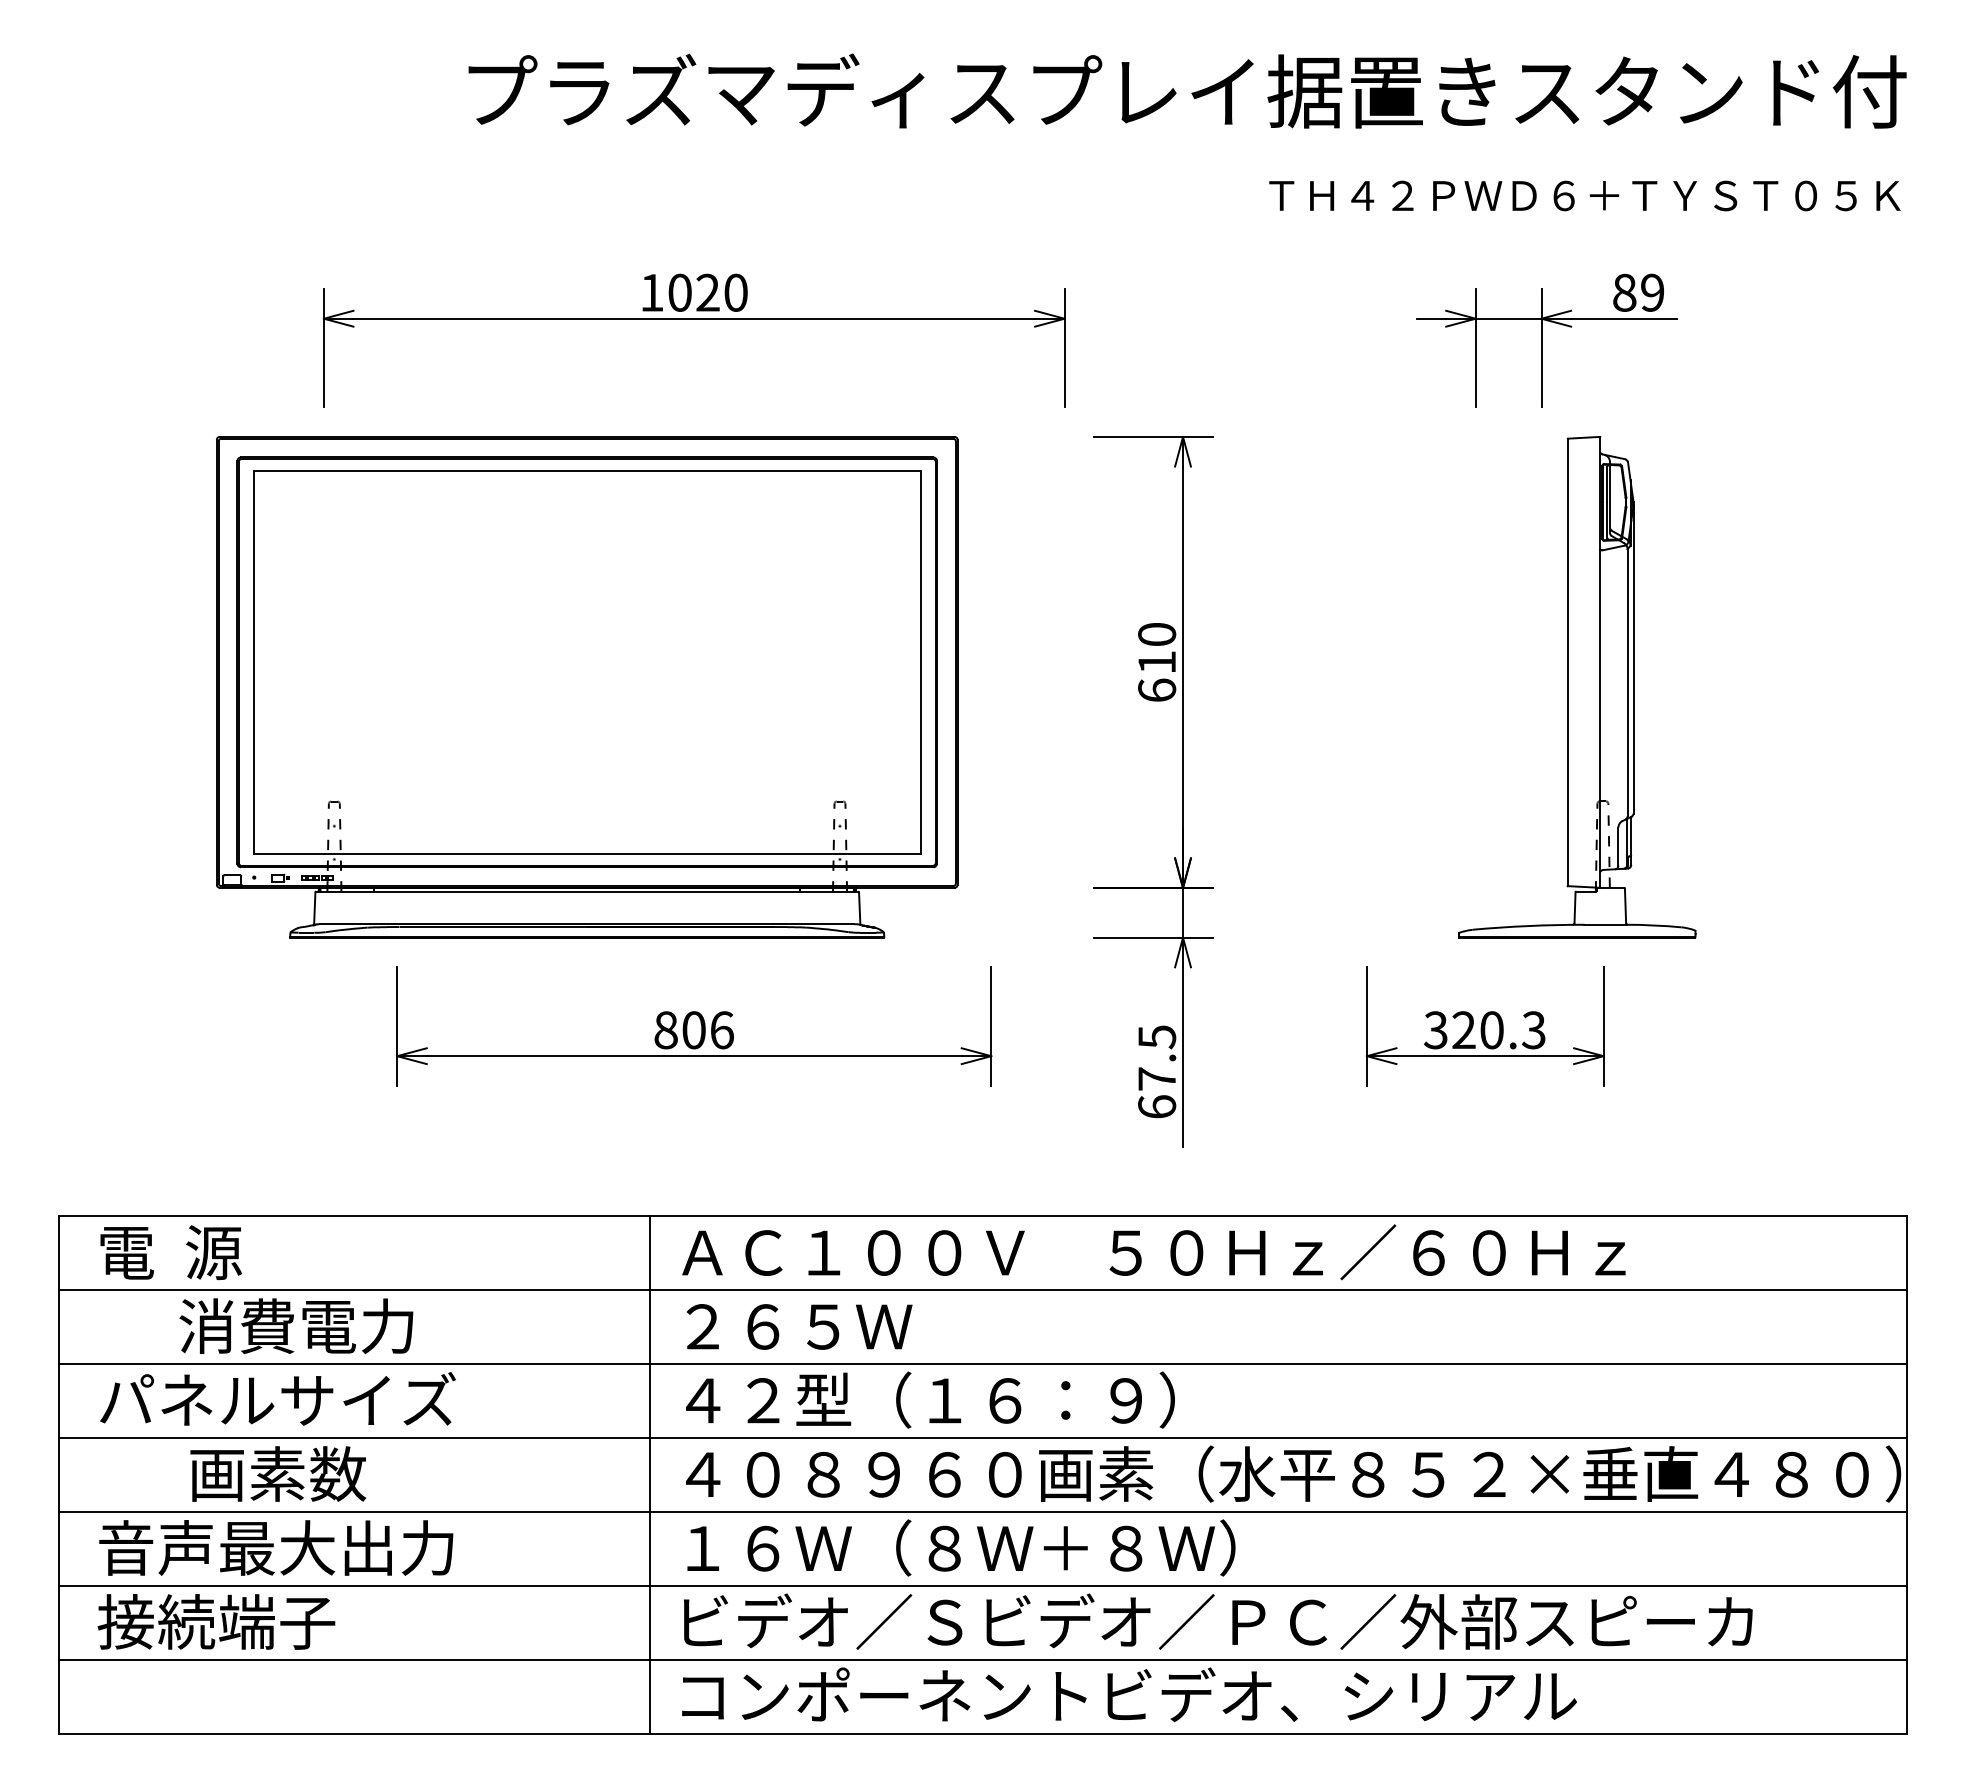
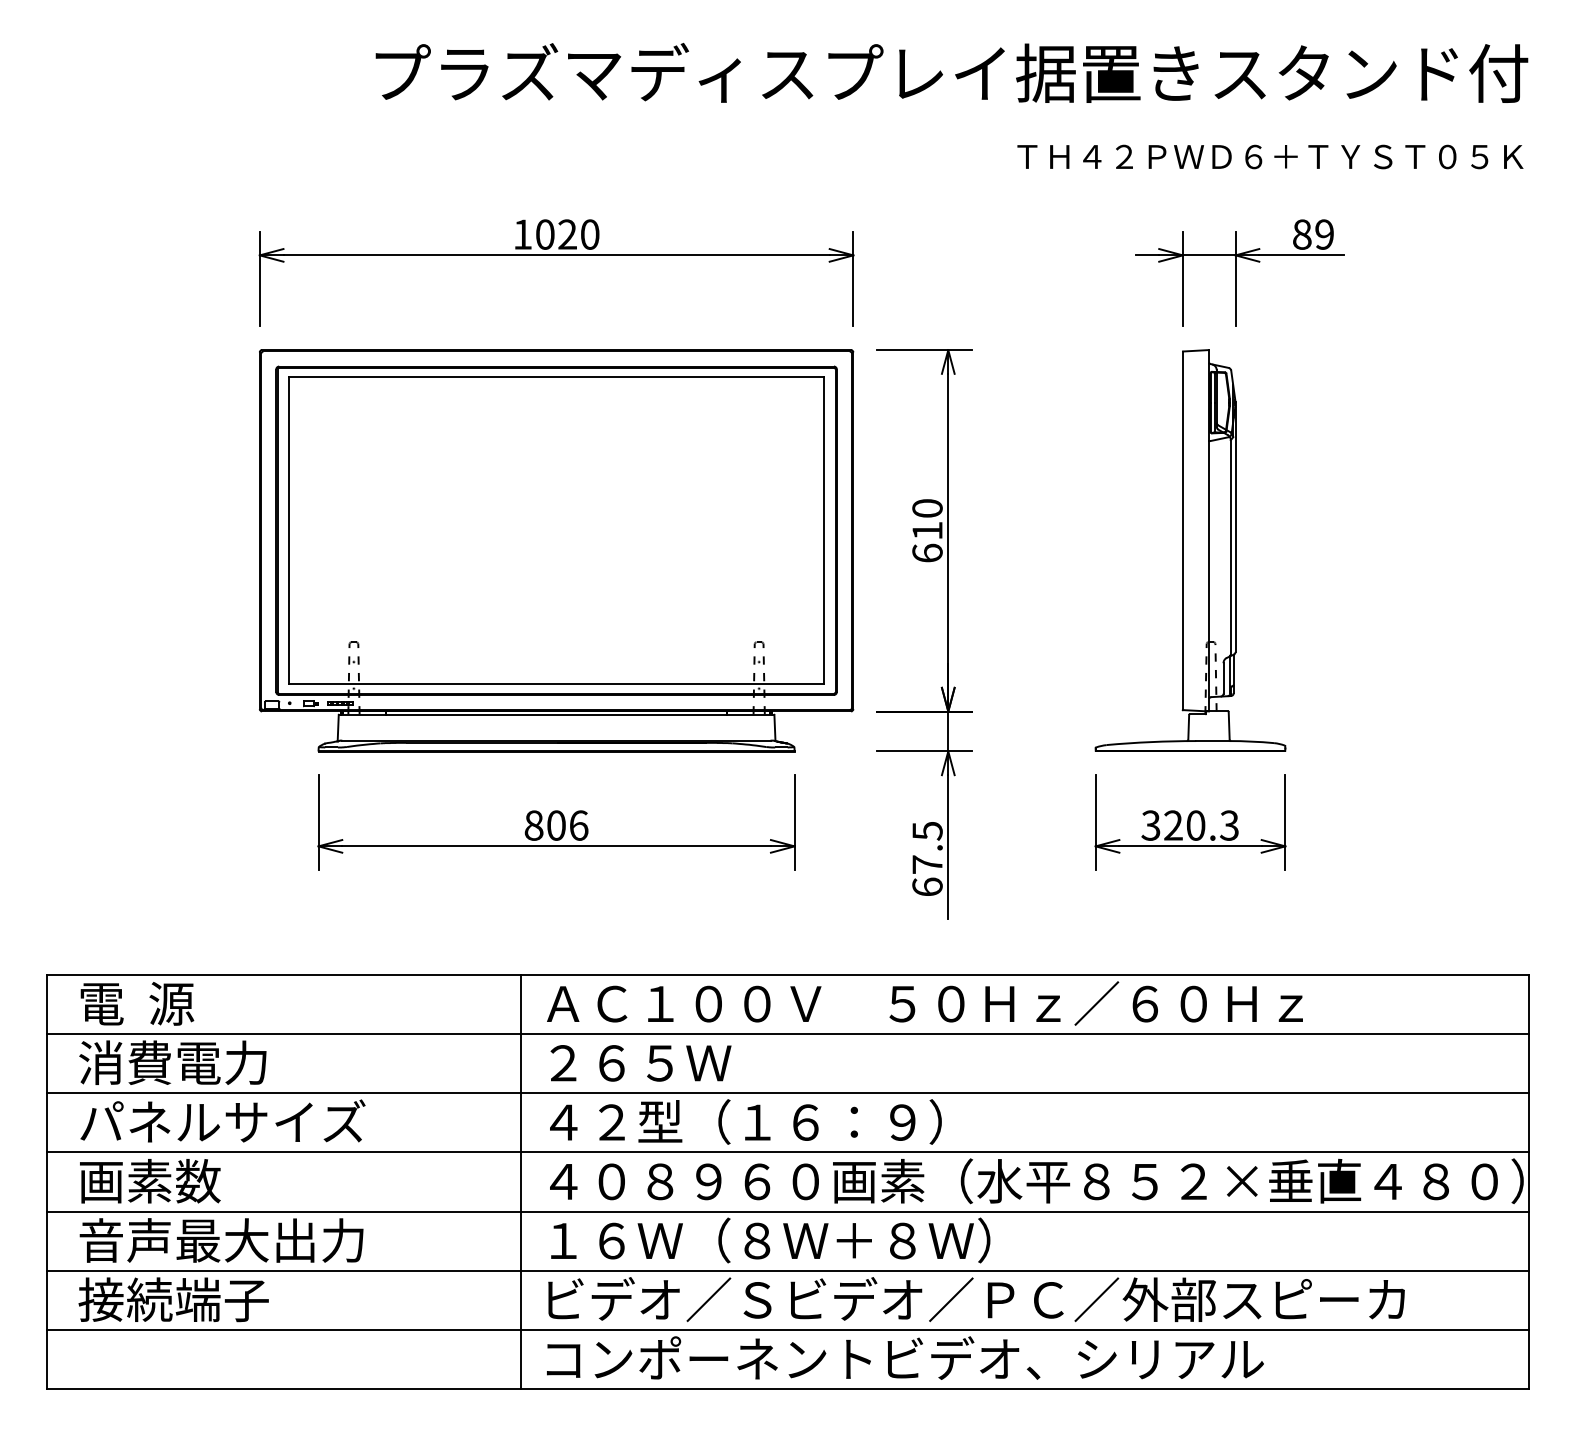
part: (587, 687) -> (556, 550), moved
part: (1577, 687) -> (1190, 550), moved
text: (296, 1325) -> (172, 1062), moved
text: (278, 1473) -> (150, 1180), moved

